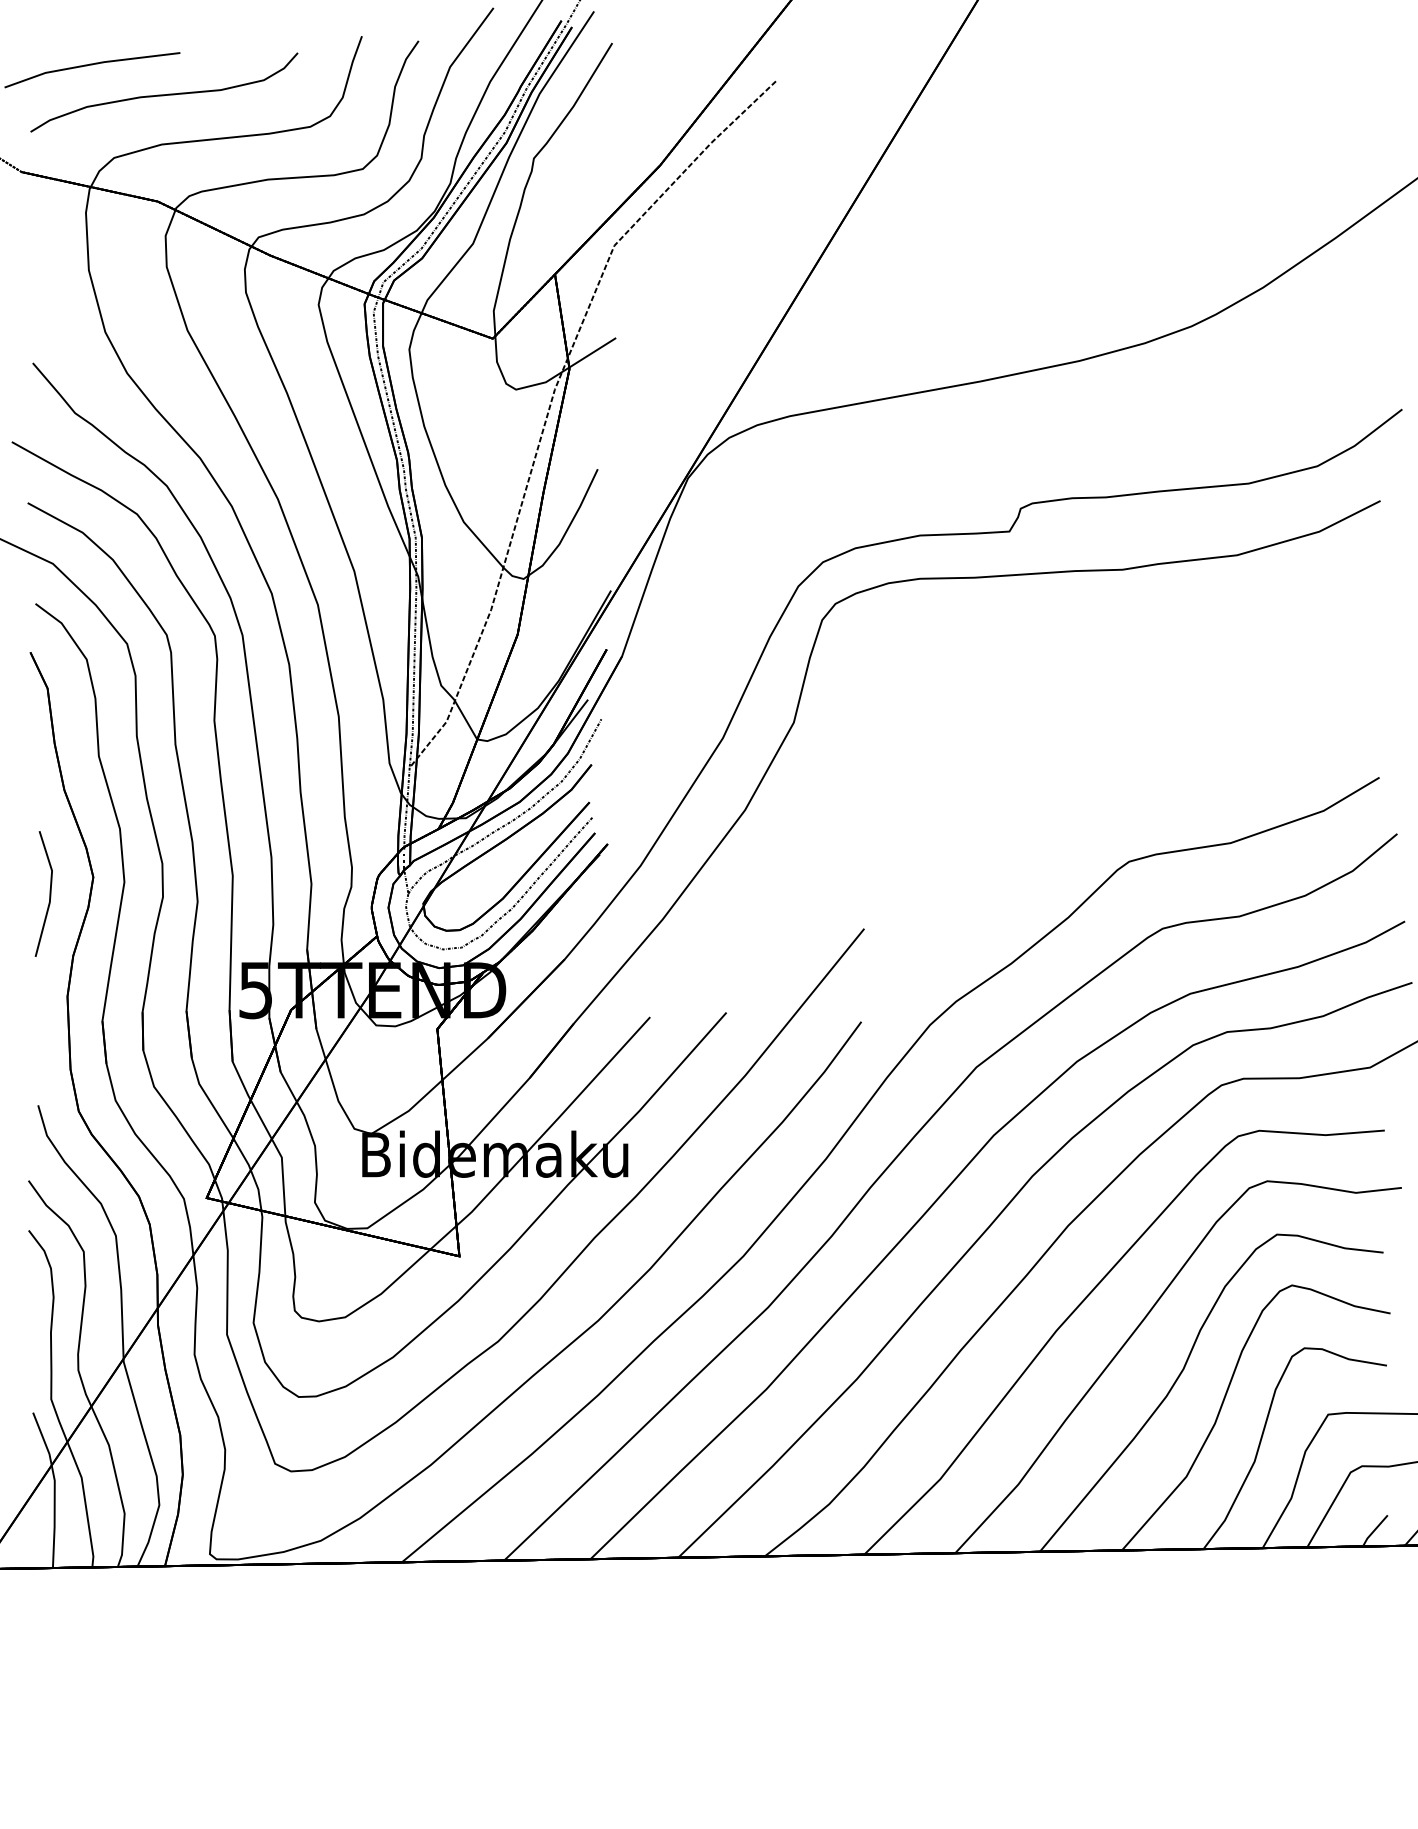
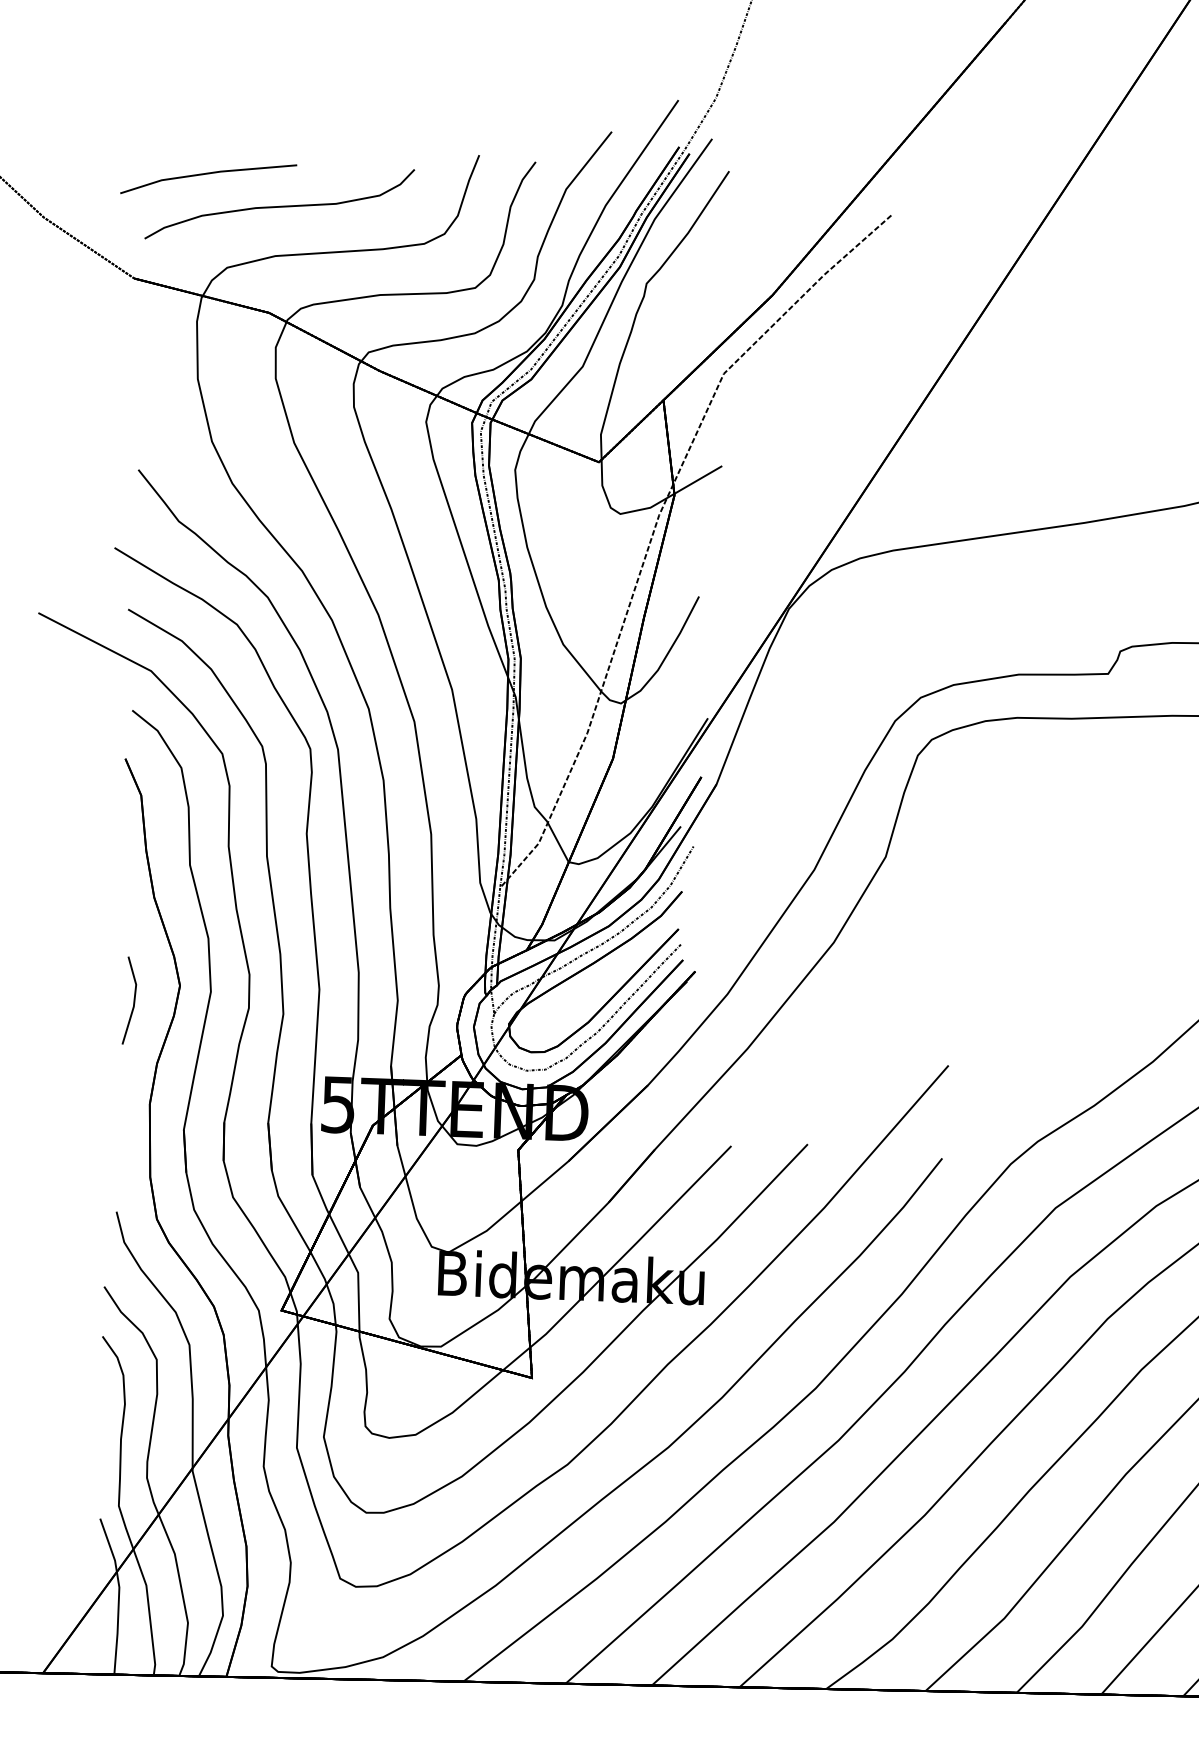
part: (43, 893) -> (129, 1000), size x0.7

